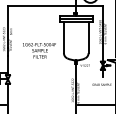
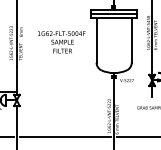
text: (39, 50) -> (61, 41), moved
line: (41, 105) -> (64, 137), added

